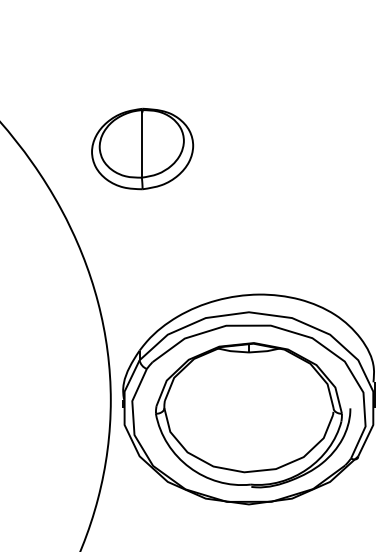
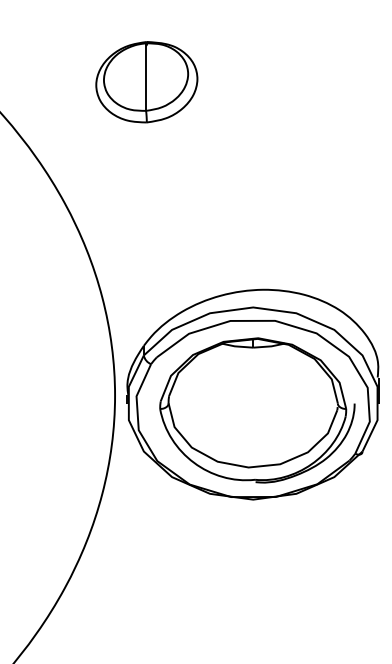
part: (142, 149) -> (146, 82), moved

